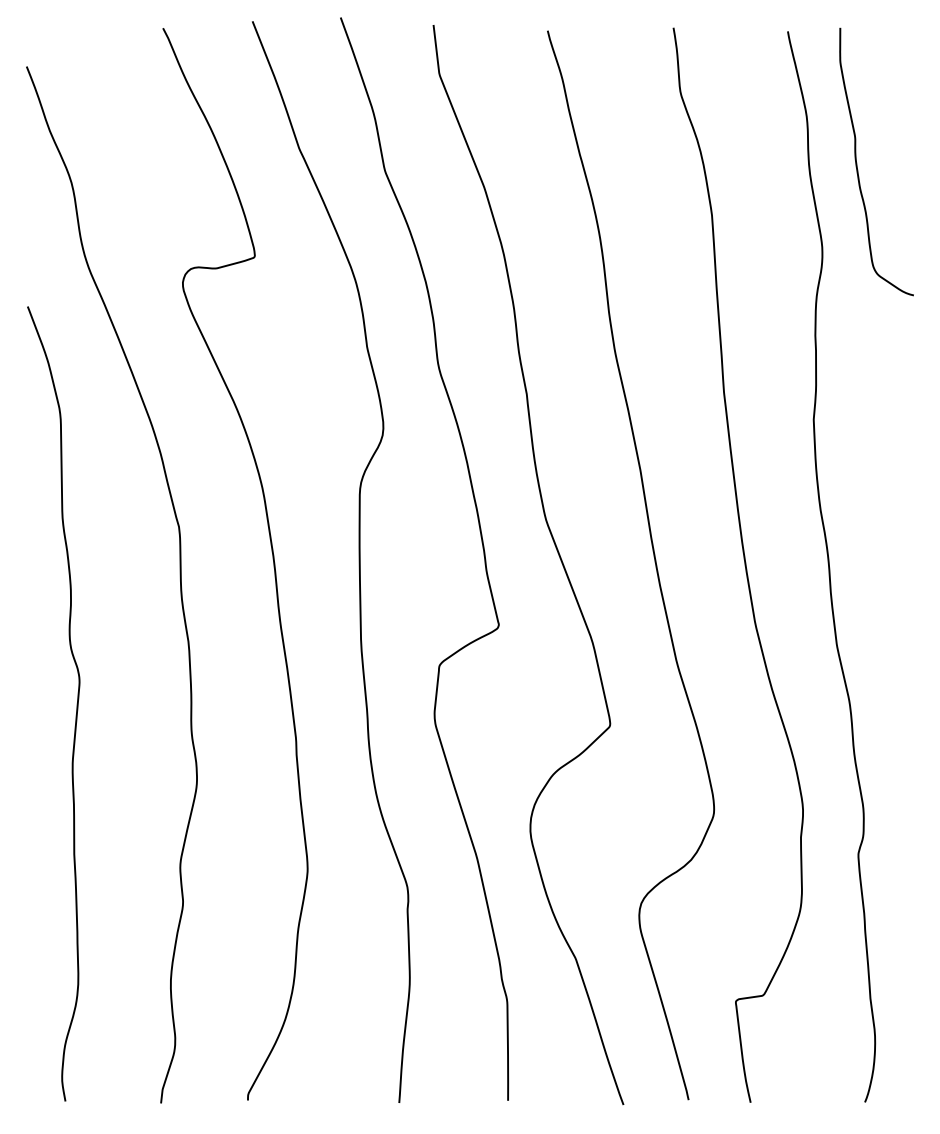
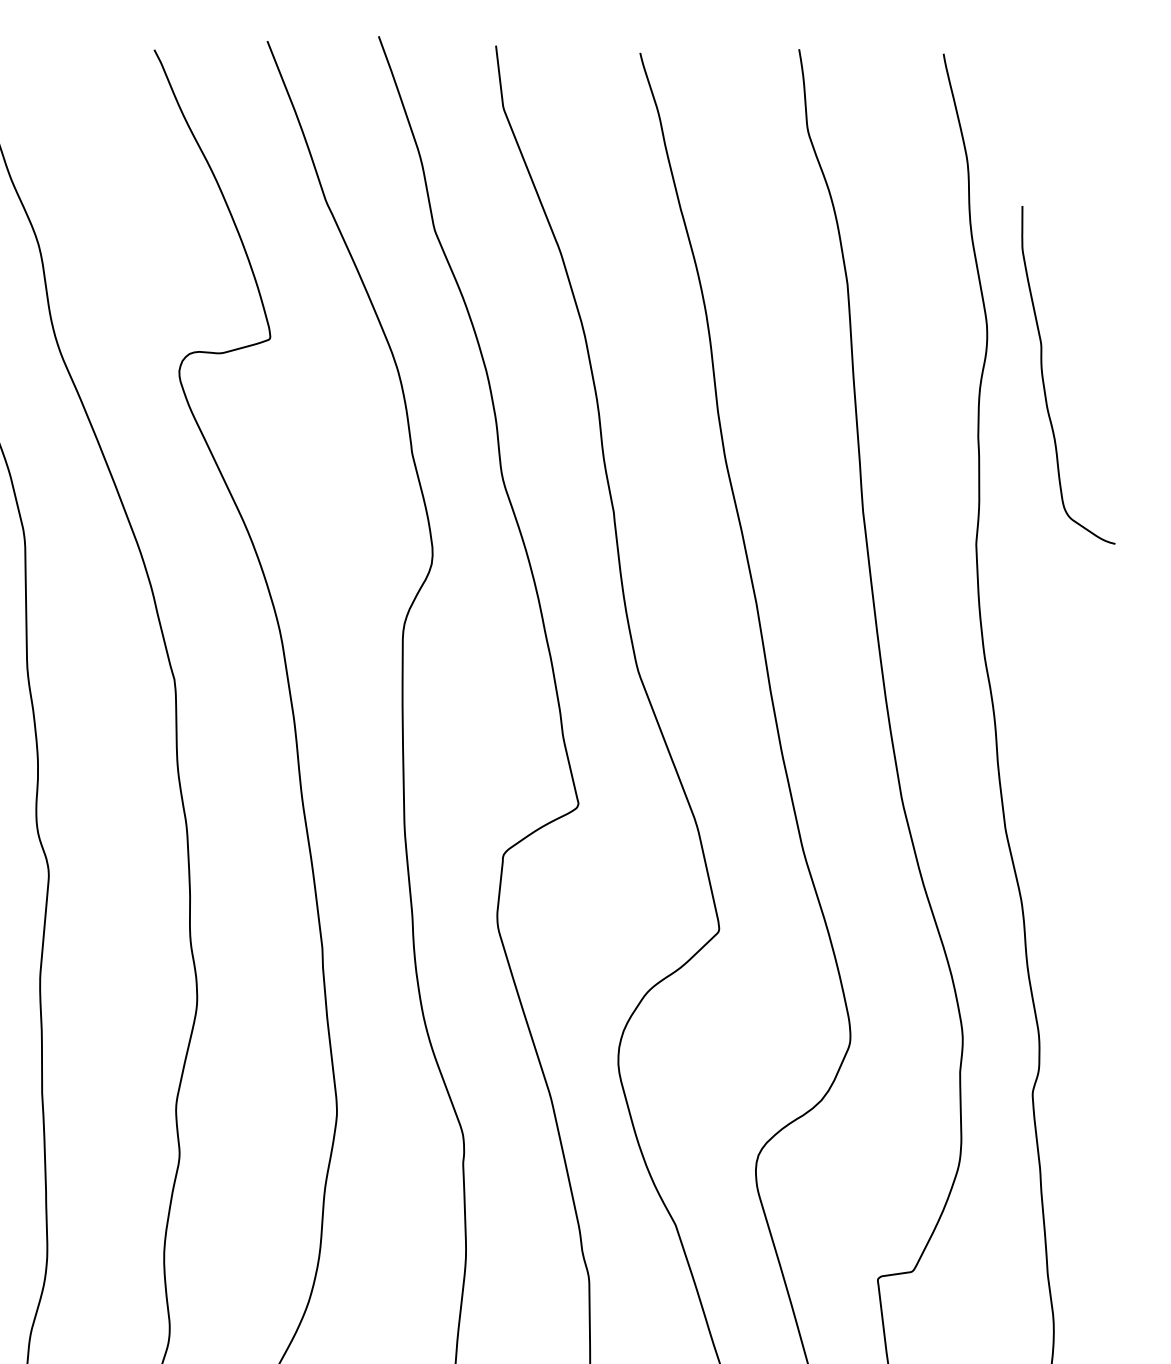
curve: (857, 163) -> (1044, 377), moved

